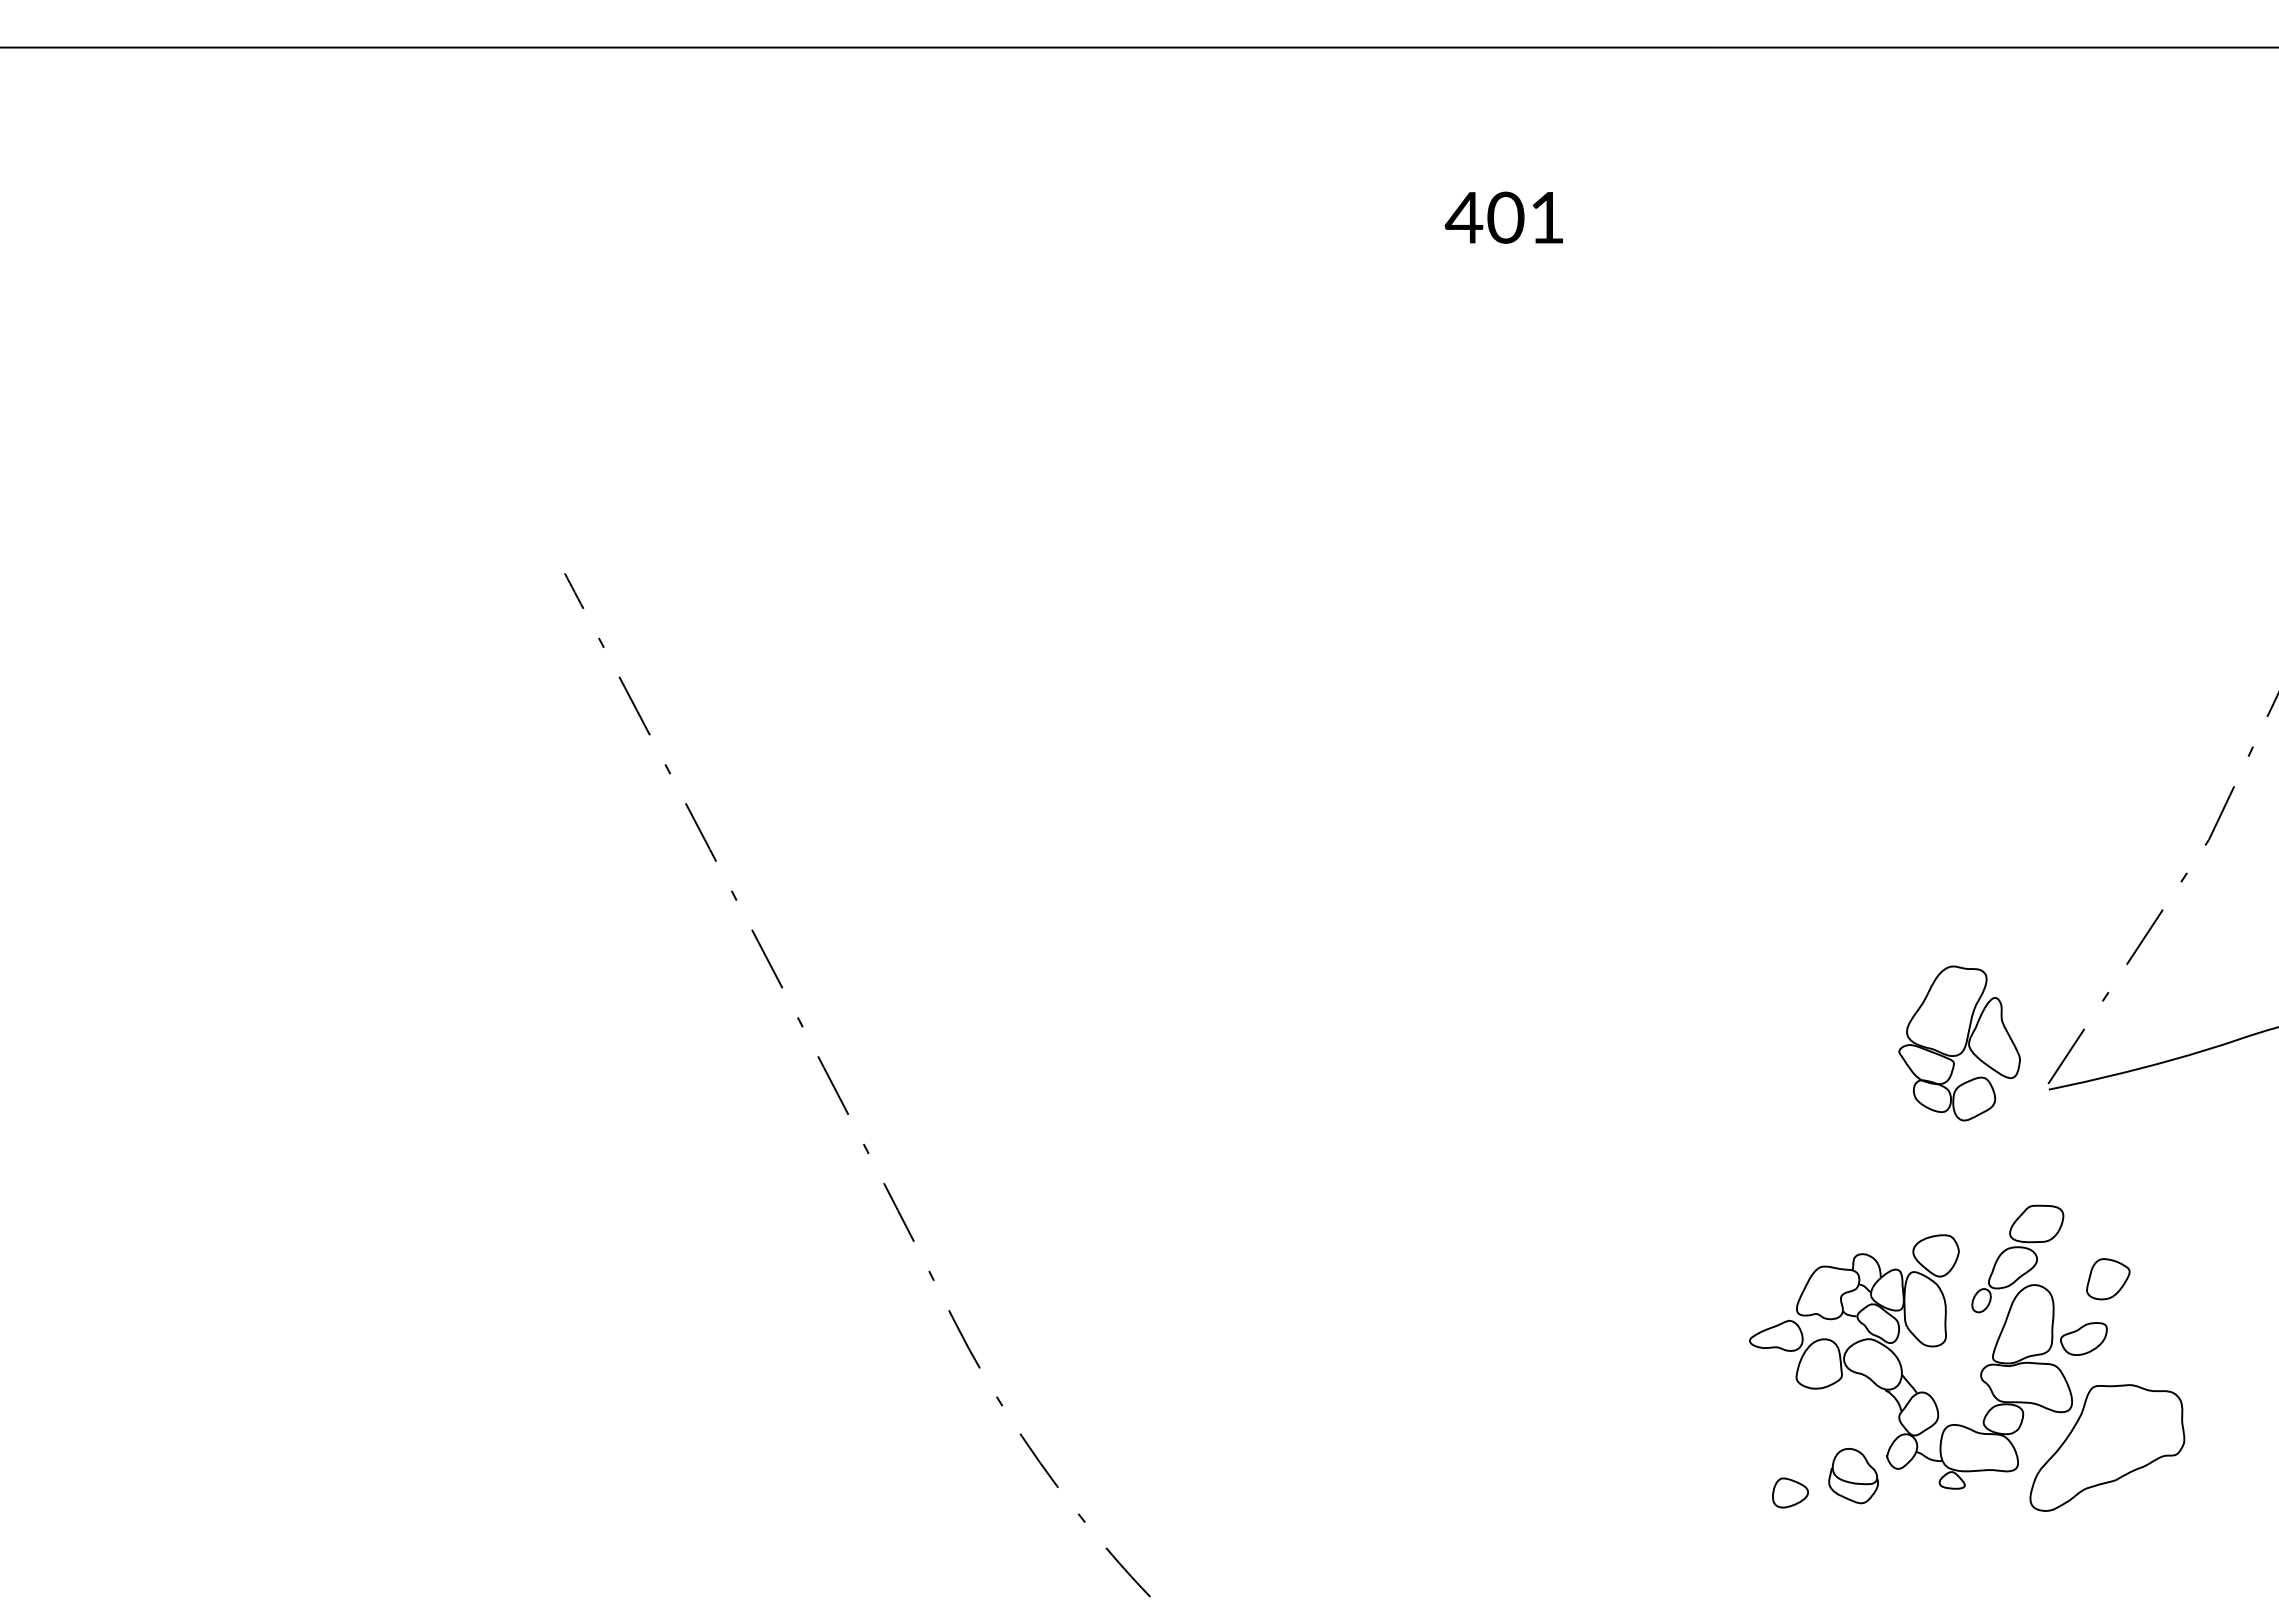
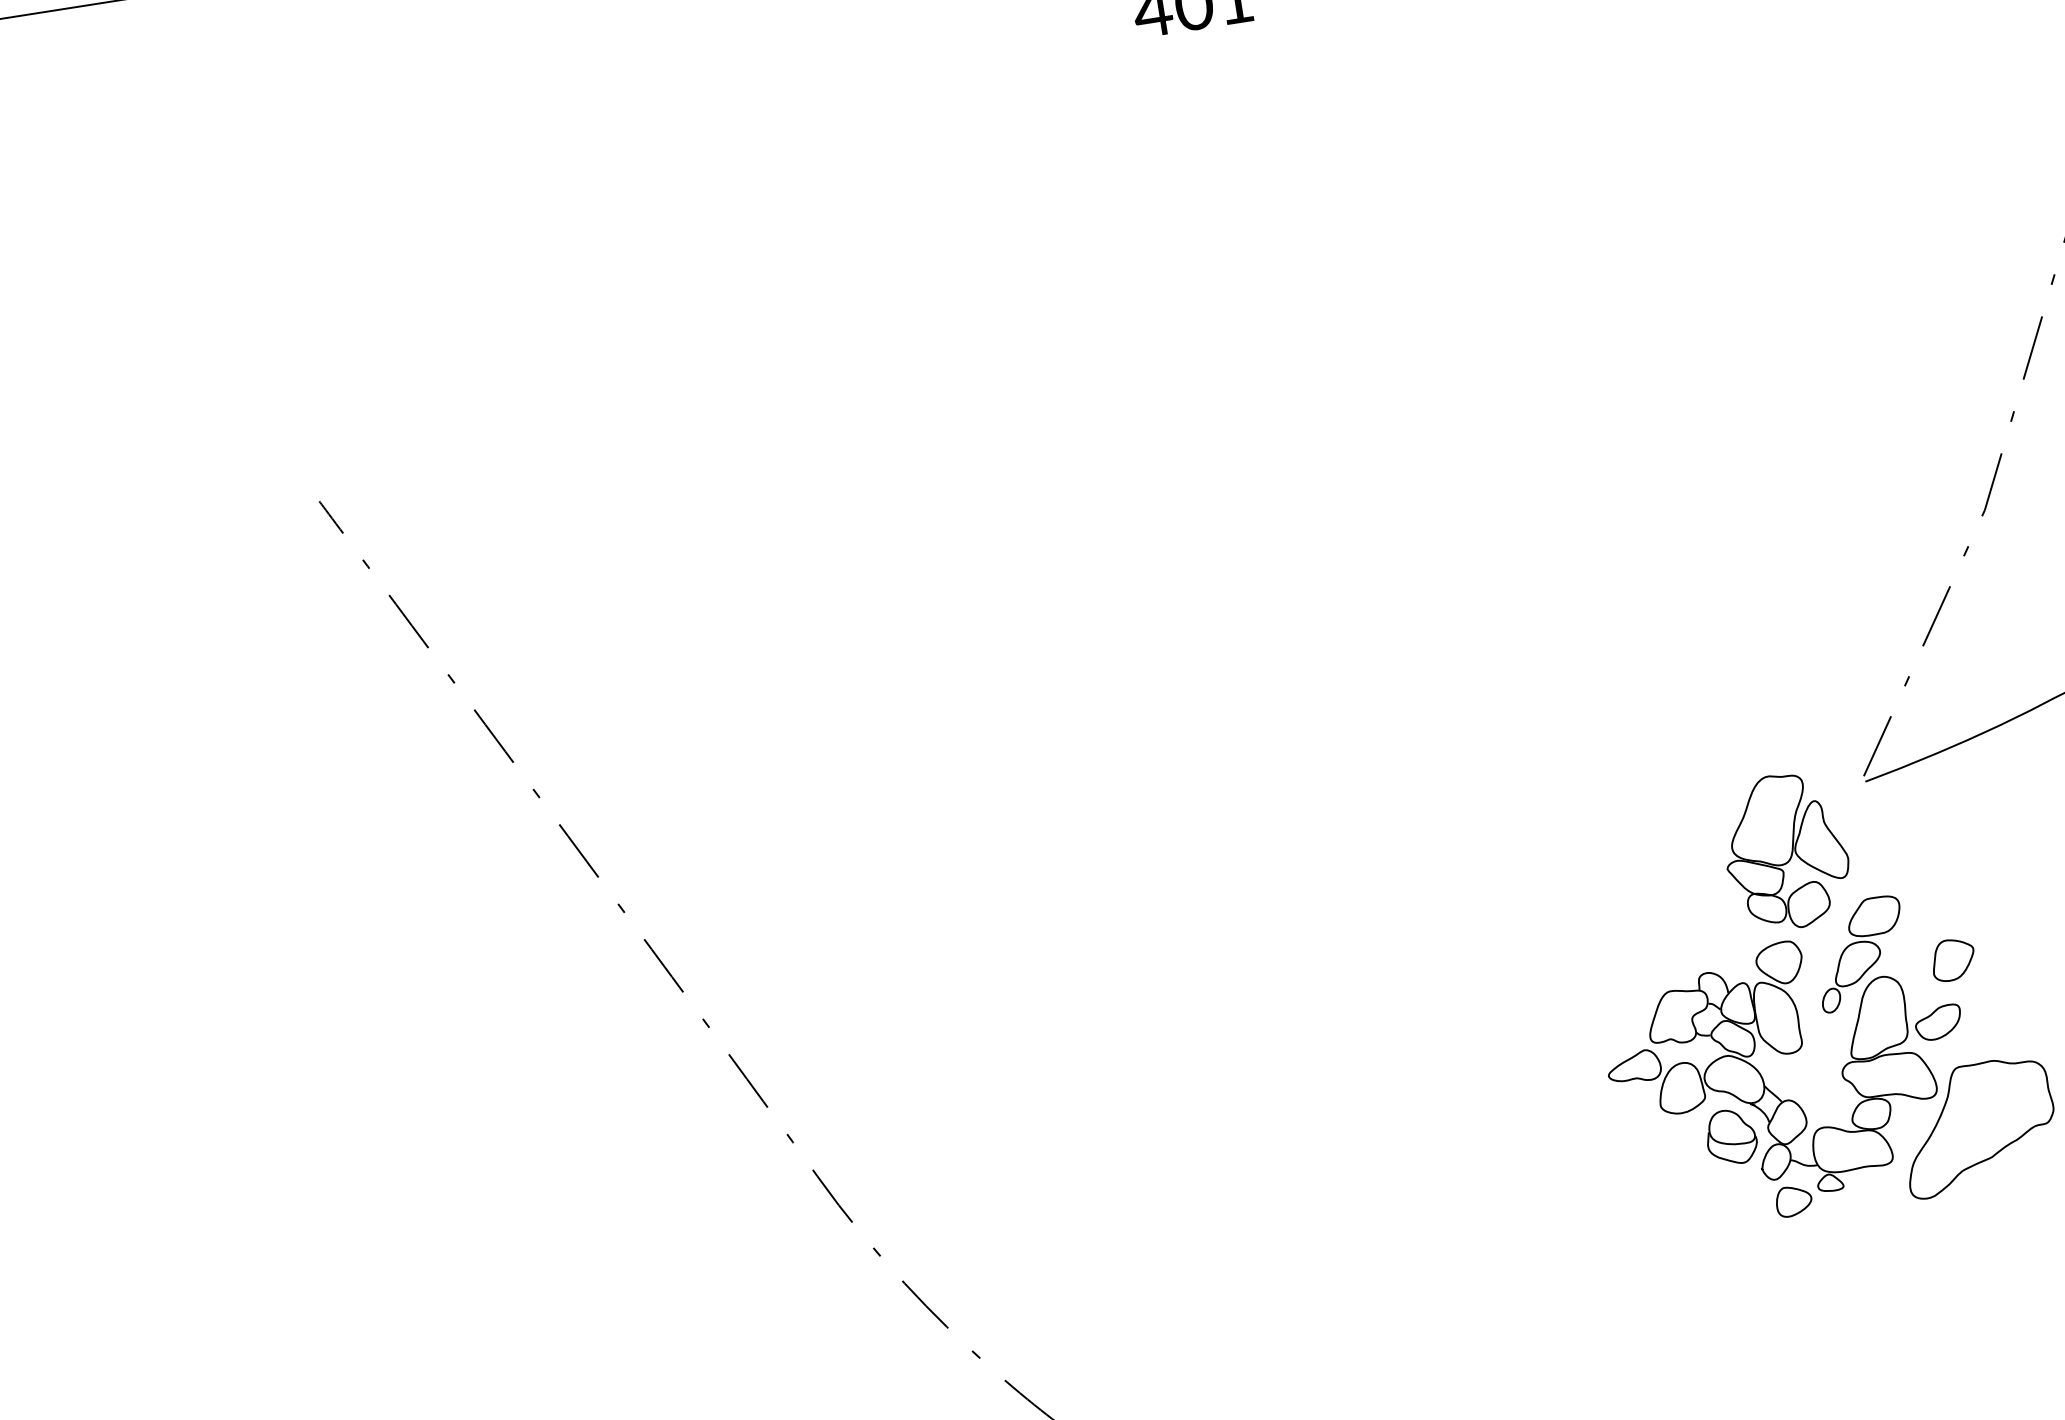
part: (1959, 1043) -> (1785, 851), moved
part: (1853, 1476) -> (1731, 1137), moved
part: (1790, 1492) -> (1793, 1200), moved

